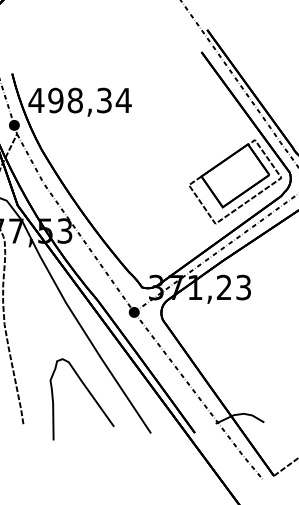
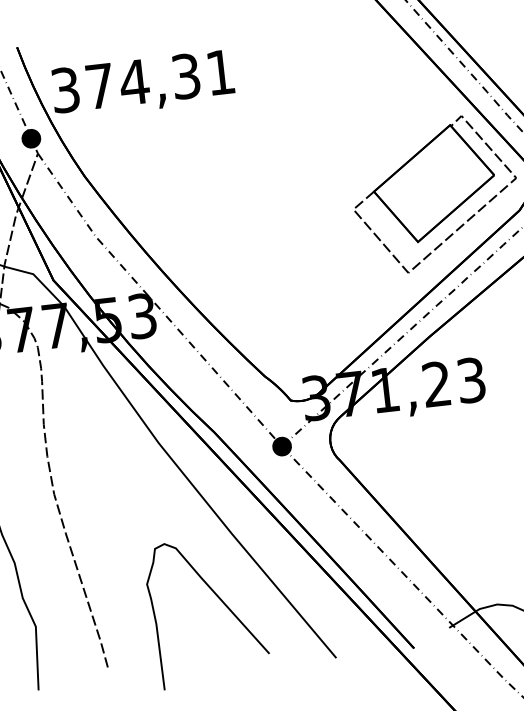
text: (79, 100) -> (141, 81), 498,34 -> 374,31

